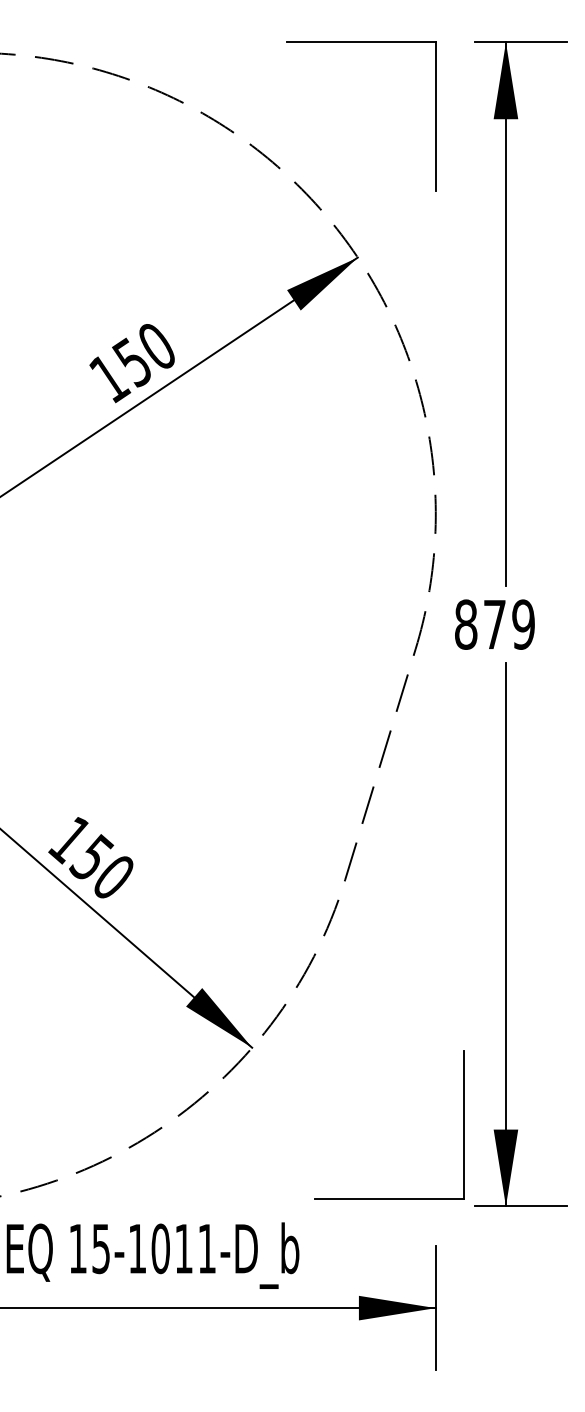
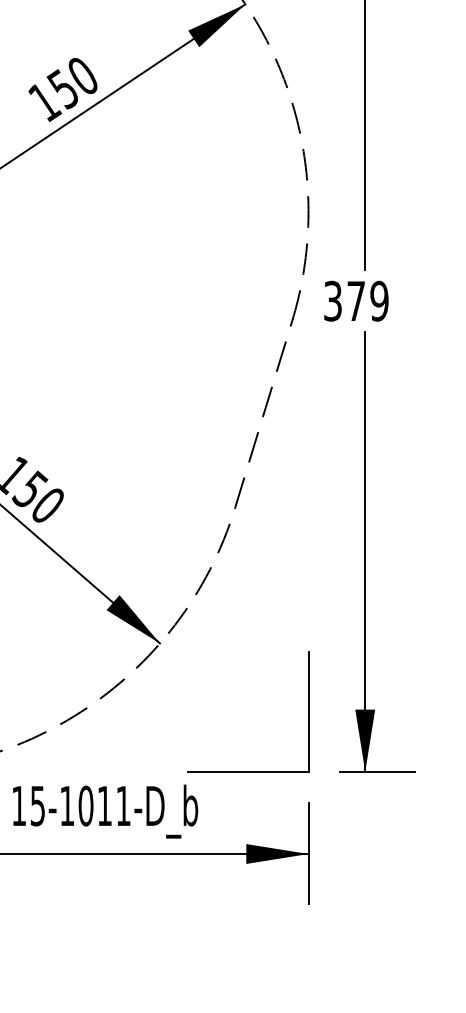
text: (466, 624) -> (333, 301), 879 -> 379
part: (463, 1124) -> (308, 711), moved

